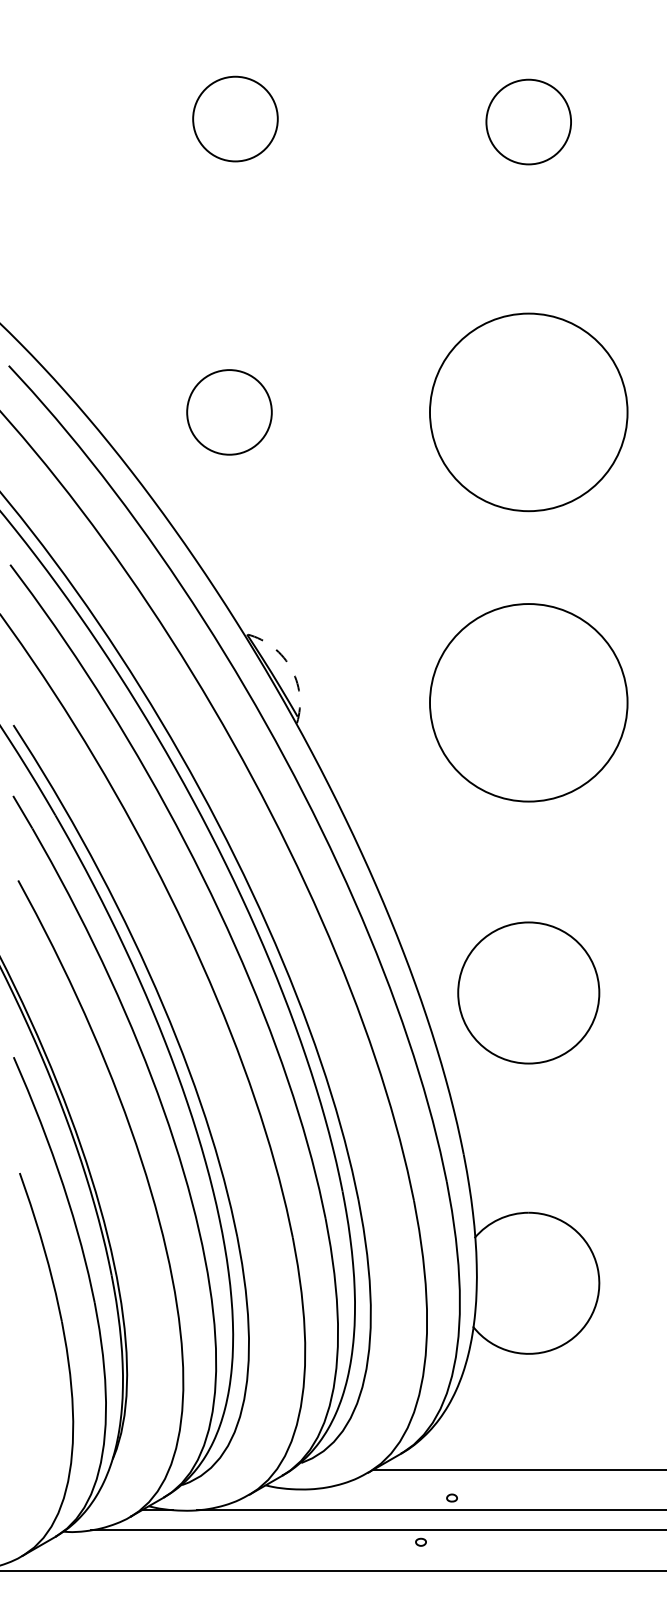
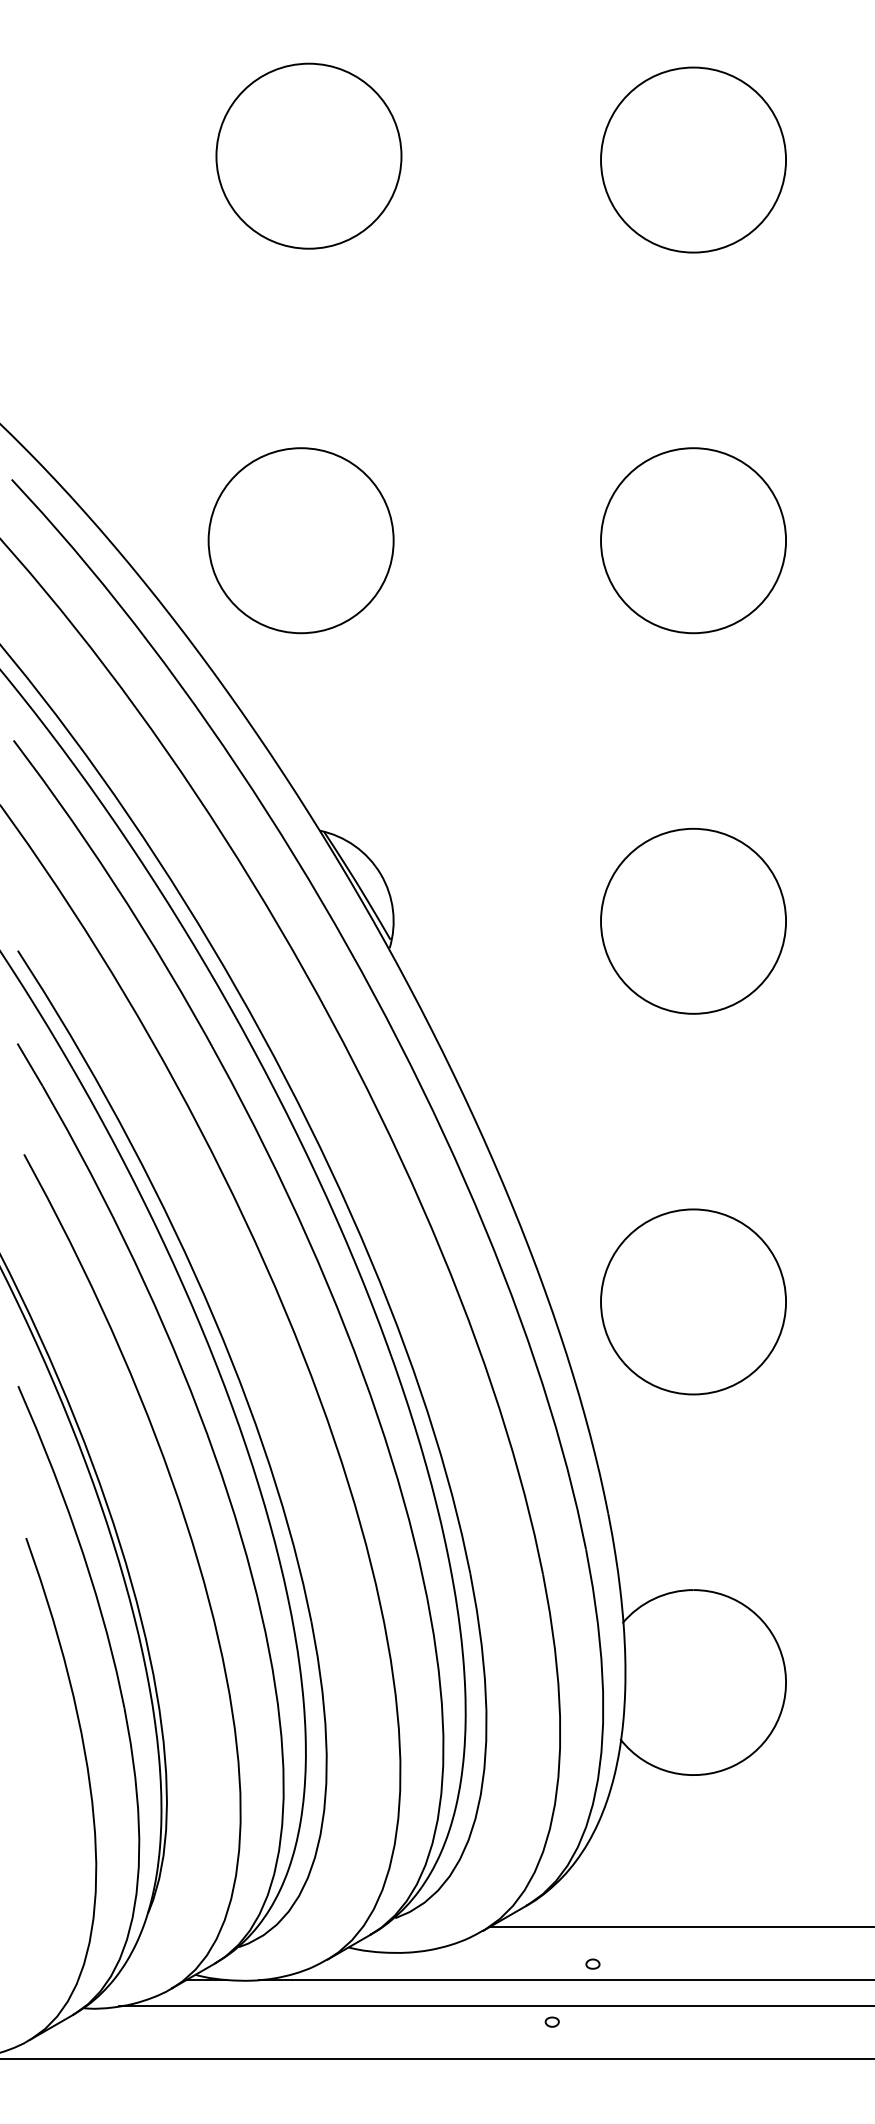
circle: (235, 118) -> (308, 155), size x1.67
circle: (528, 121) -> (693, 159), size x1.67
circle: (229, 412) -> (300, 540), size x1.67
circle: (528, 412) -> (693, 540), size x0.71
arc: (290, 666) -> (380, 874), dashed -> solid
circle: (528, 702) -> (693, 920), size x0.71

